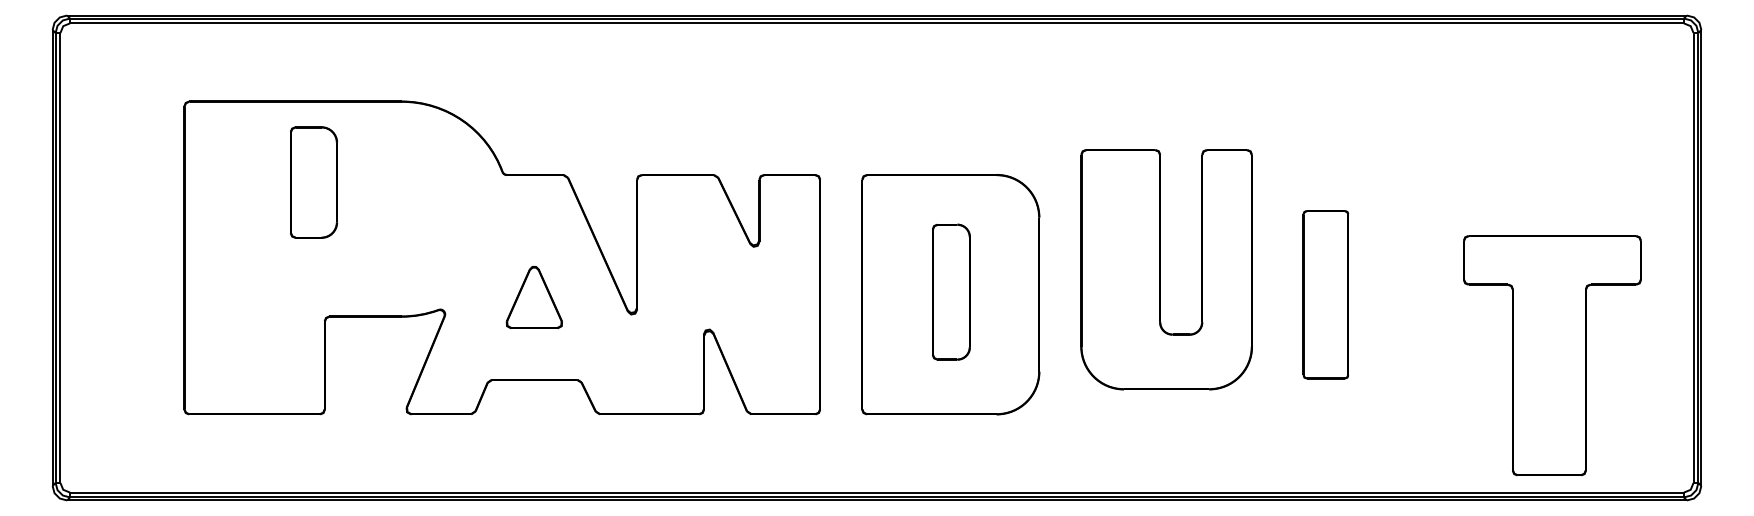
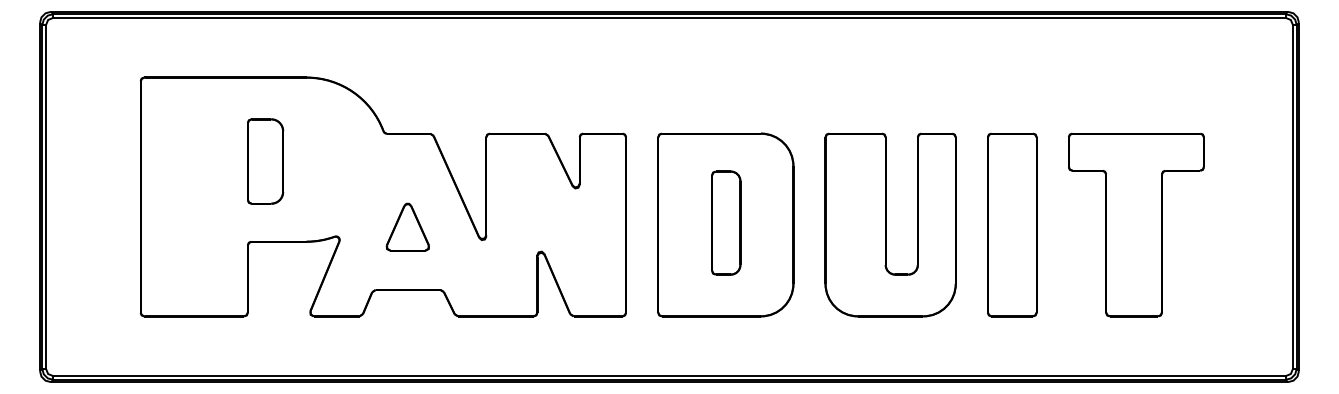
part: (313, 182) -> (265, 161), moved
part: (1166, 269) -> (890, 224), moved
part: (1325, 294) -> (1011, 224), size x1.43
part: (1552, 355) -> (1136, 224), moved

